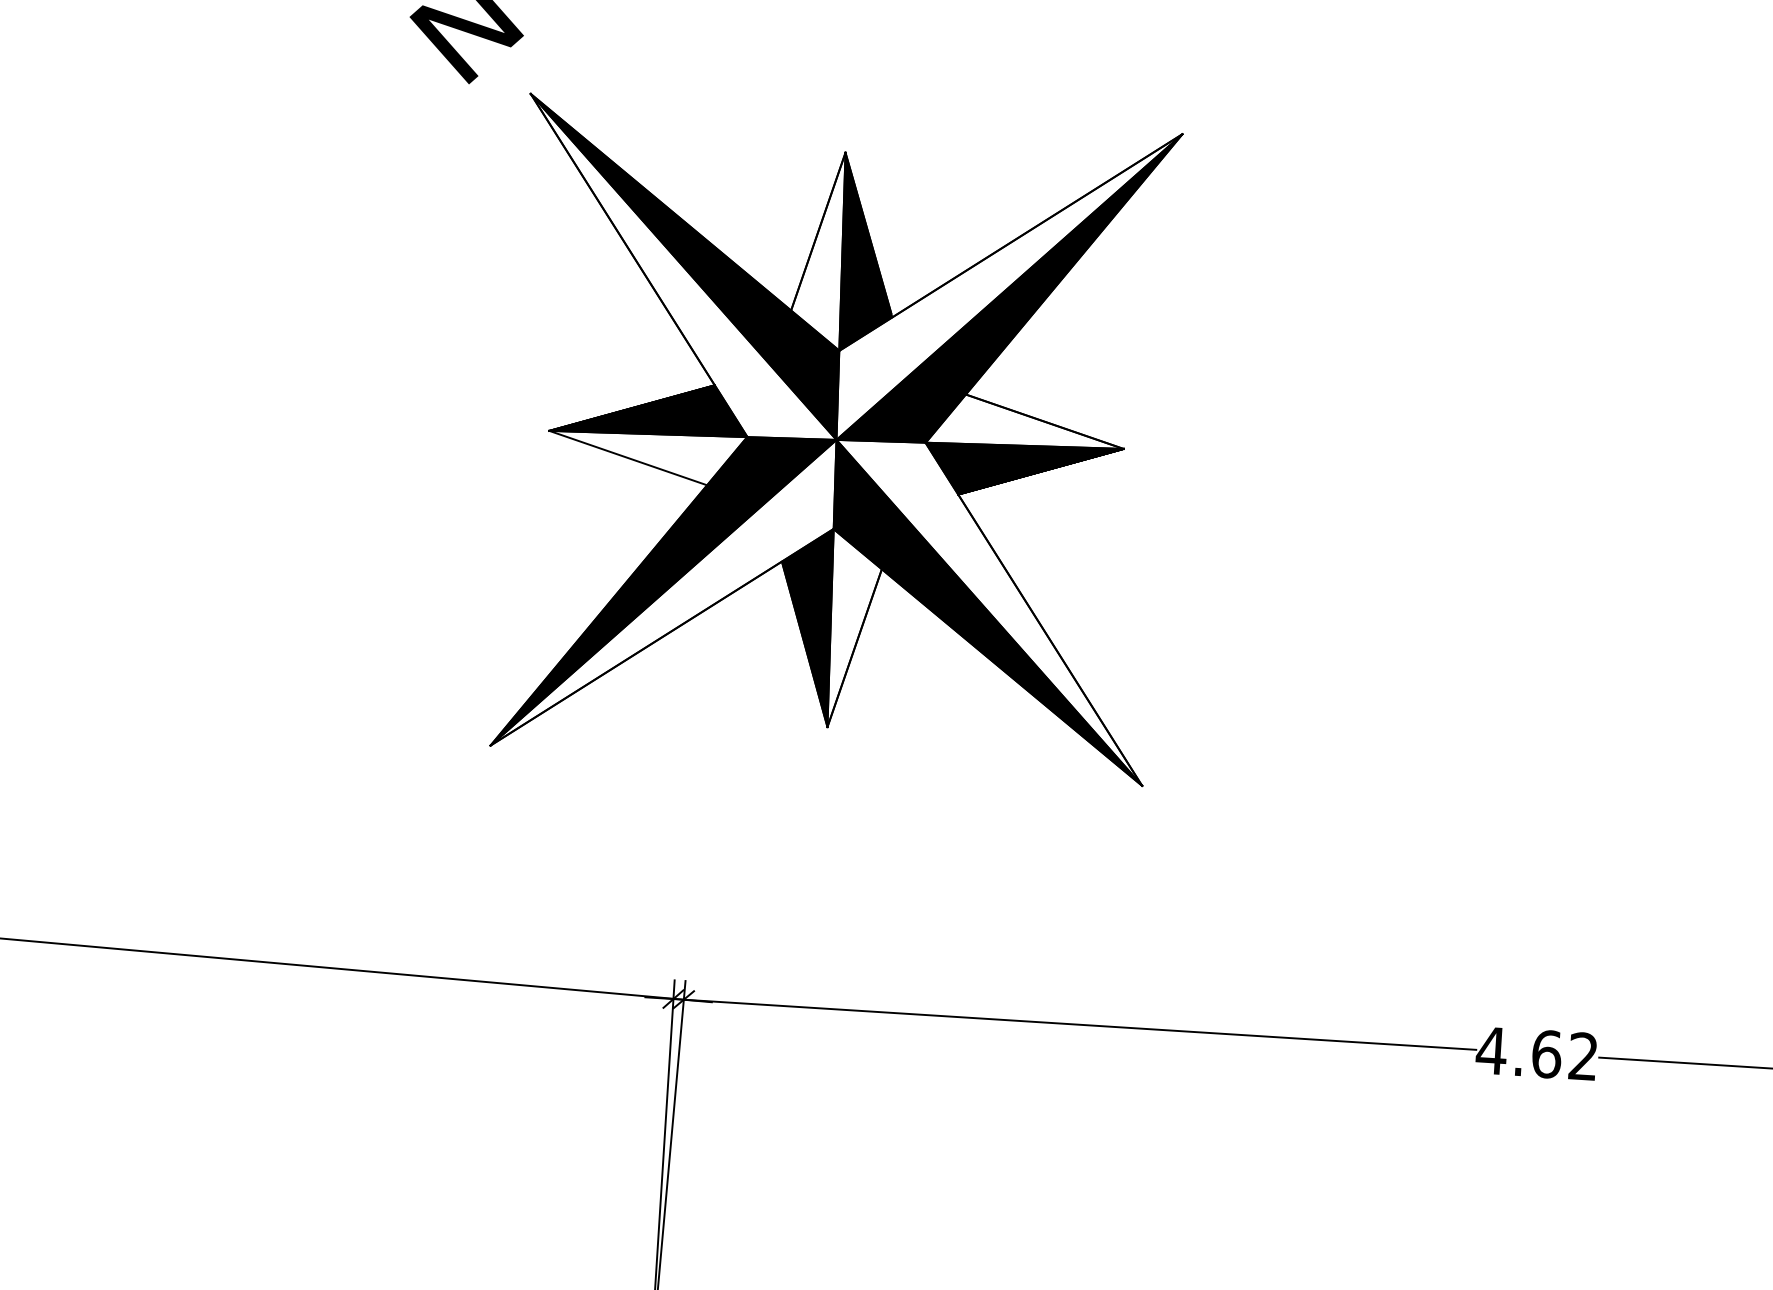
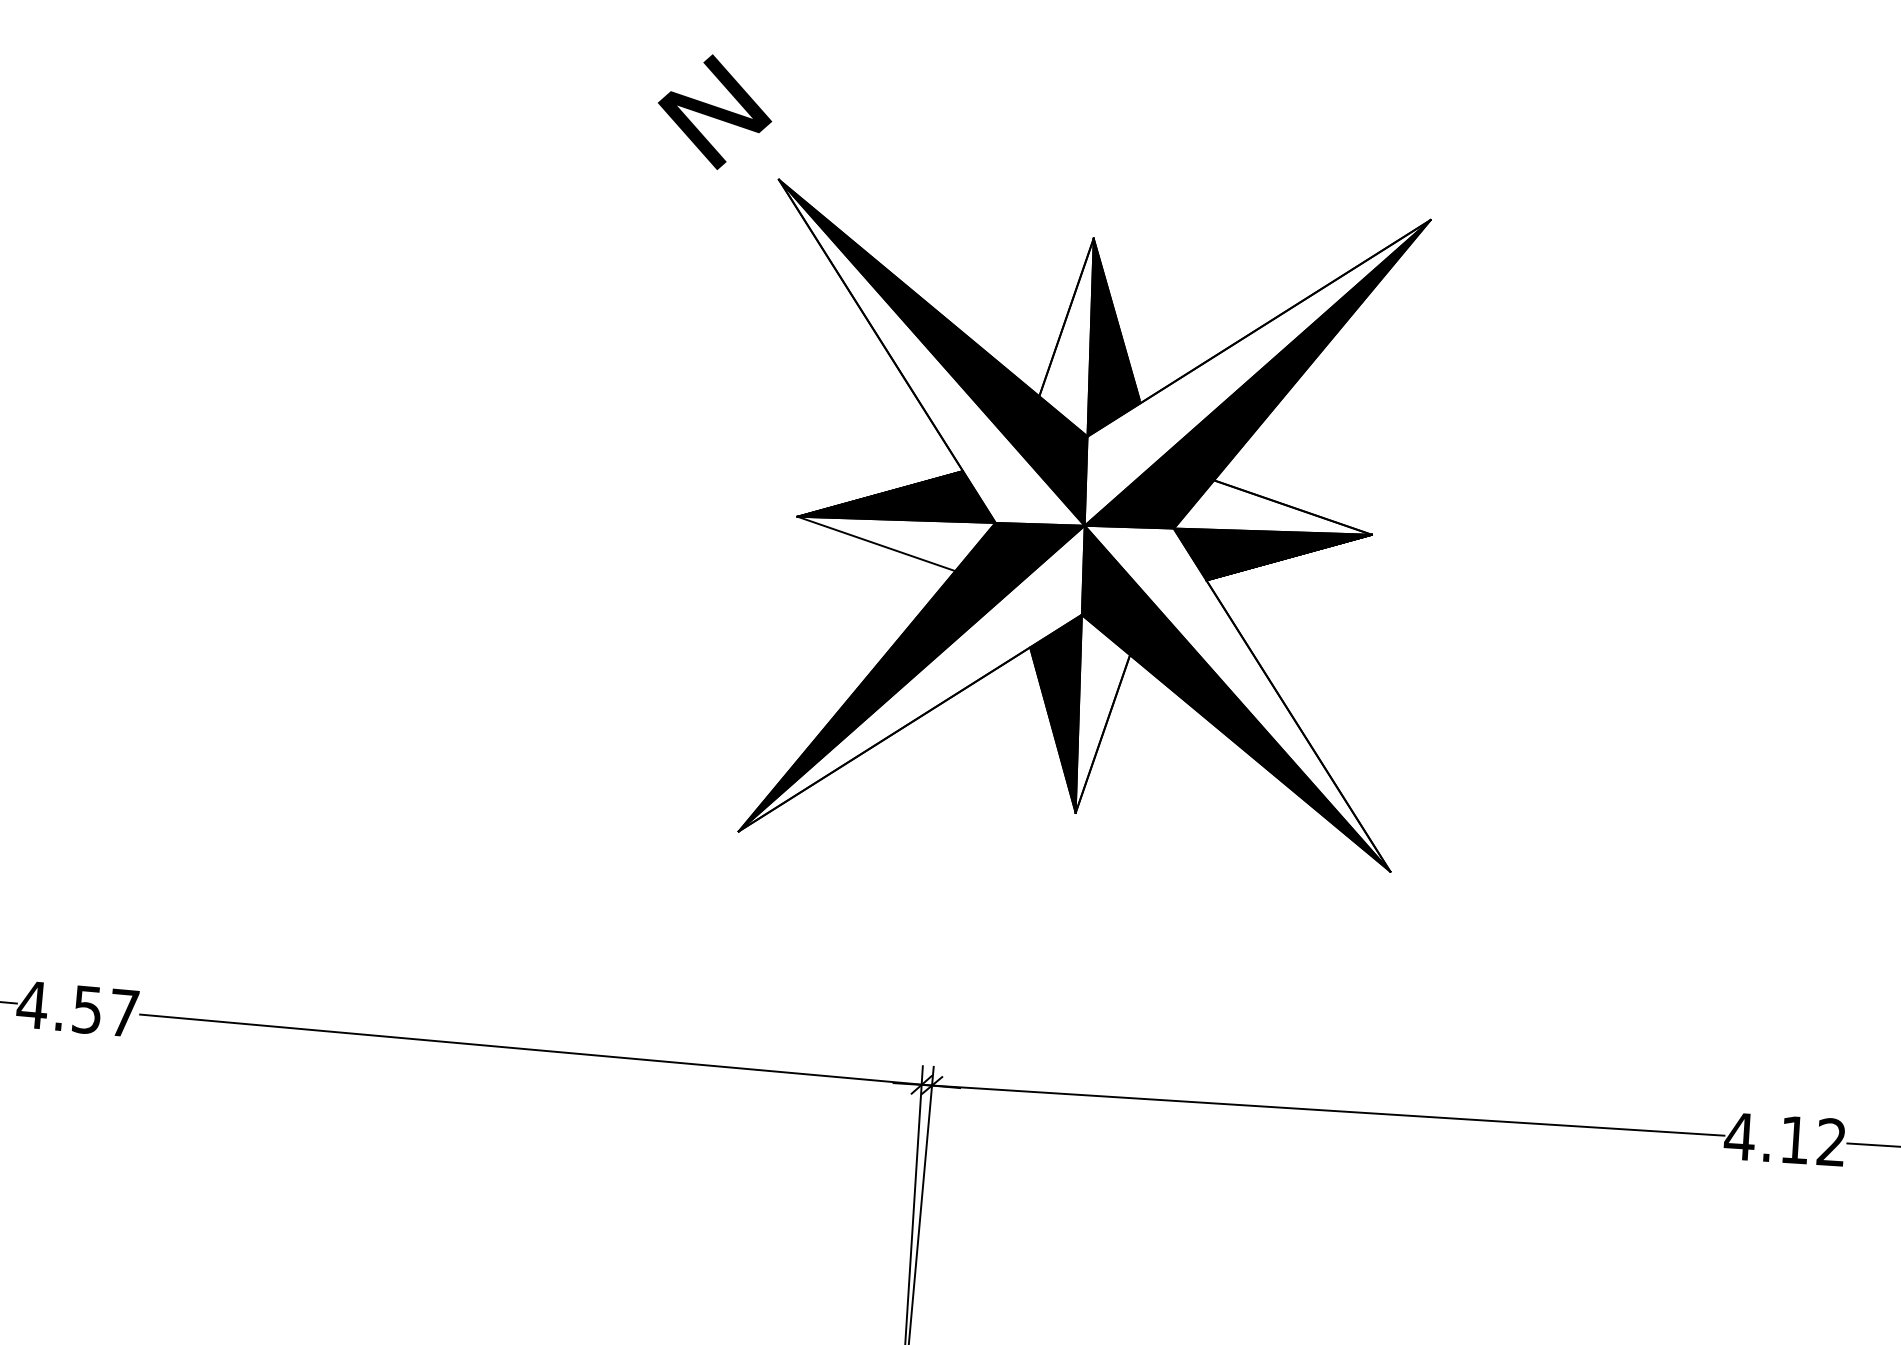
text: (1546, 1054) -> (1794, 1140), 4.62 -> 4.12

